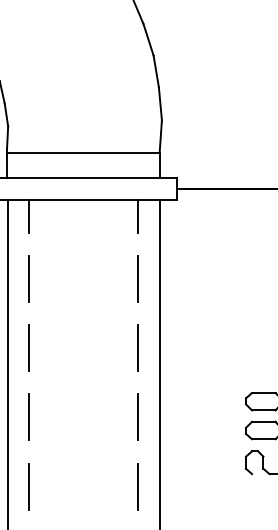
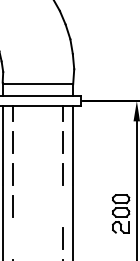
line: (136, 417) -> (62, 206), removed
line: (28, 486) -> (12, 238), removed

